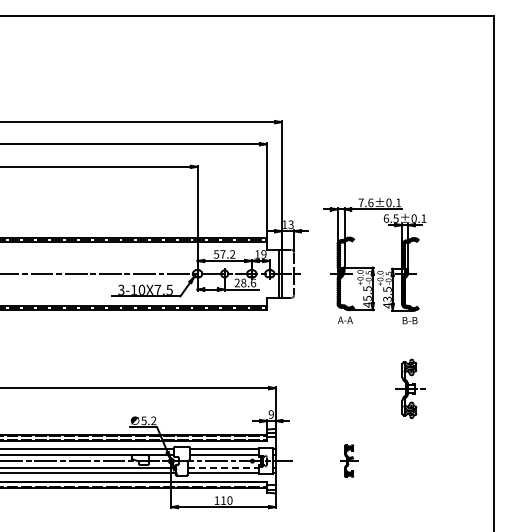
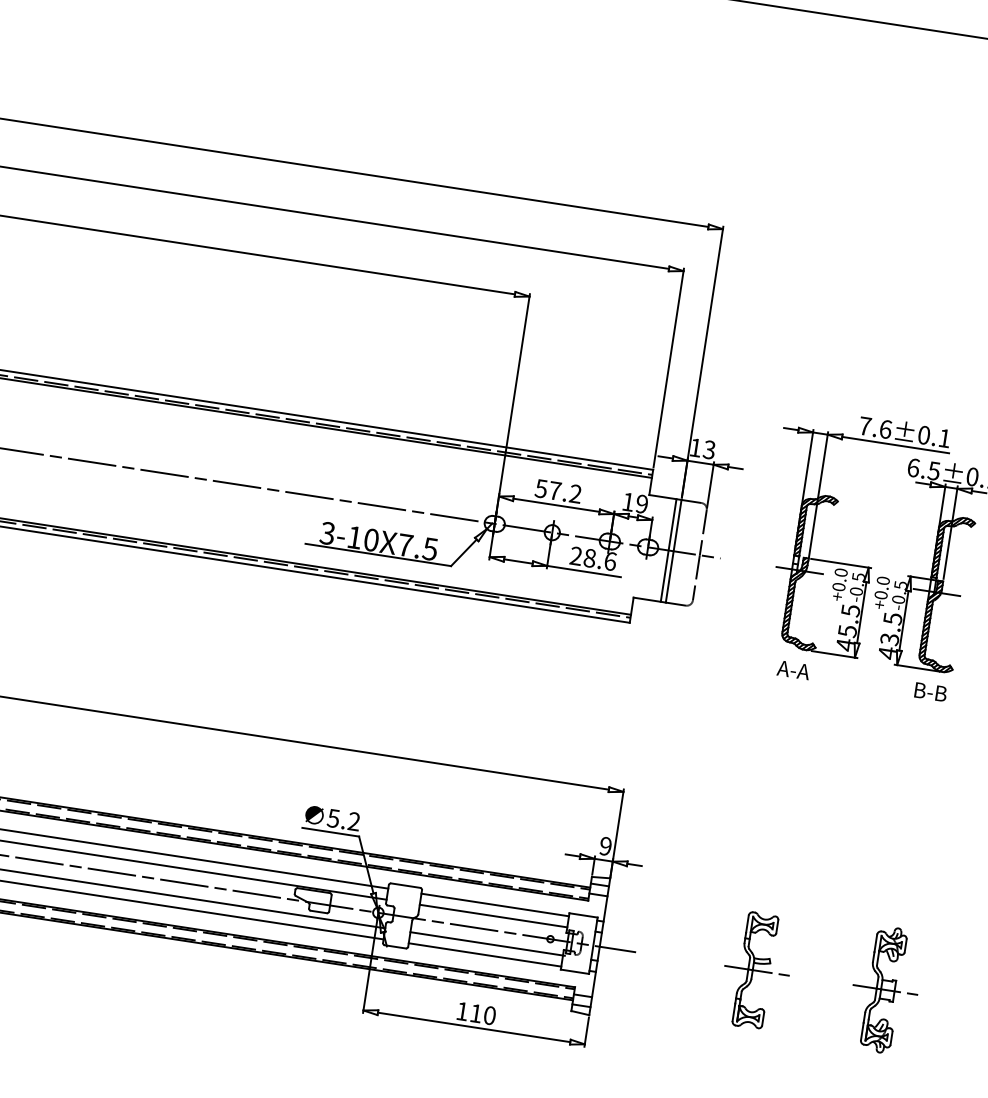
part: (410, 388) -> (886, 989), moved
part: (349, 460) -> (756, 969), size x1.67
line: (224, 467) -> (489, 943), dashed -> solid

